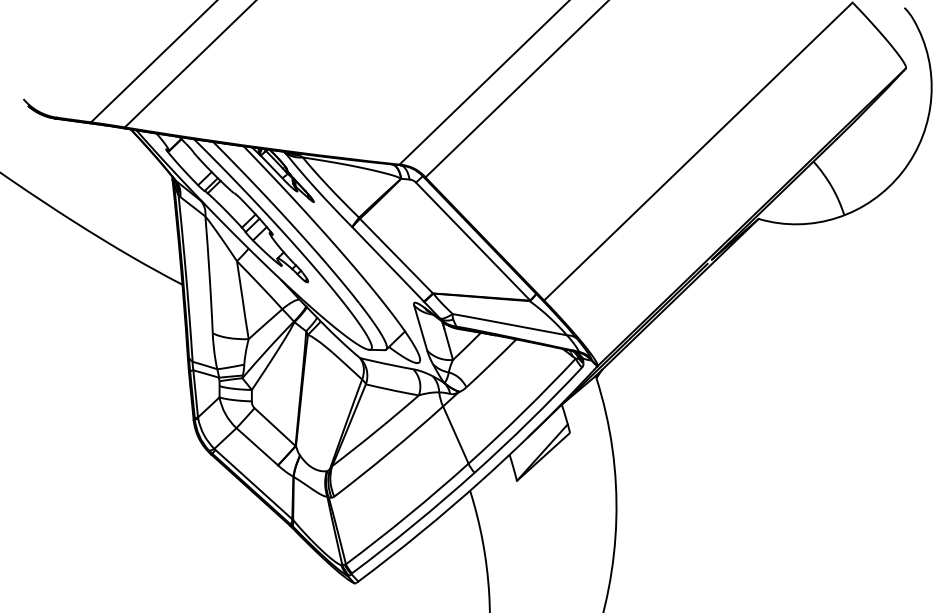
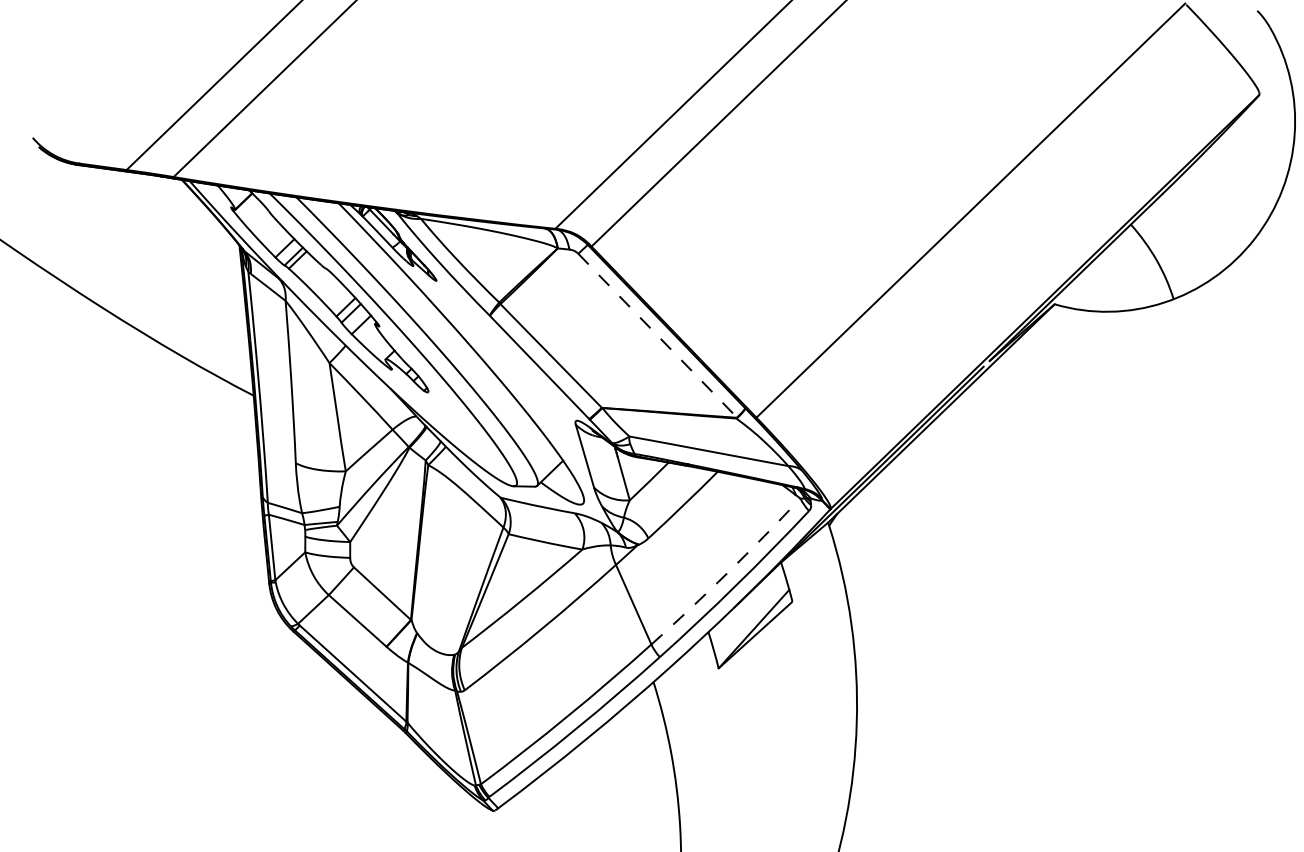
line: (473, 241) -> (658, 335), solid -> dashed
arc: (523, 412) -> (727, 573), solid -> dashed

